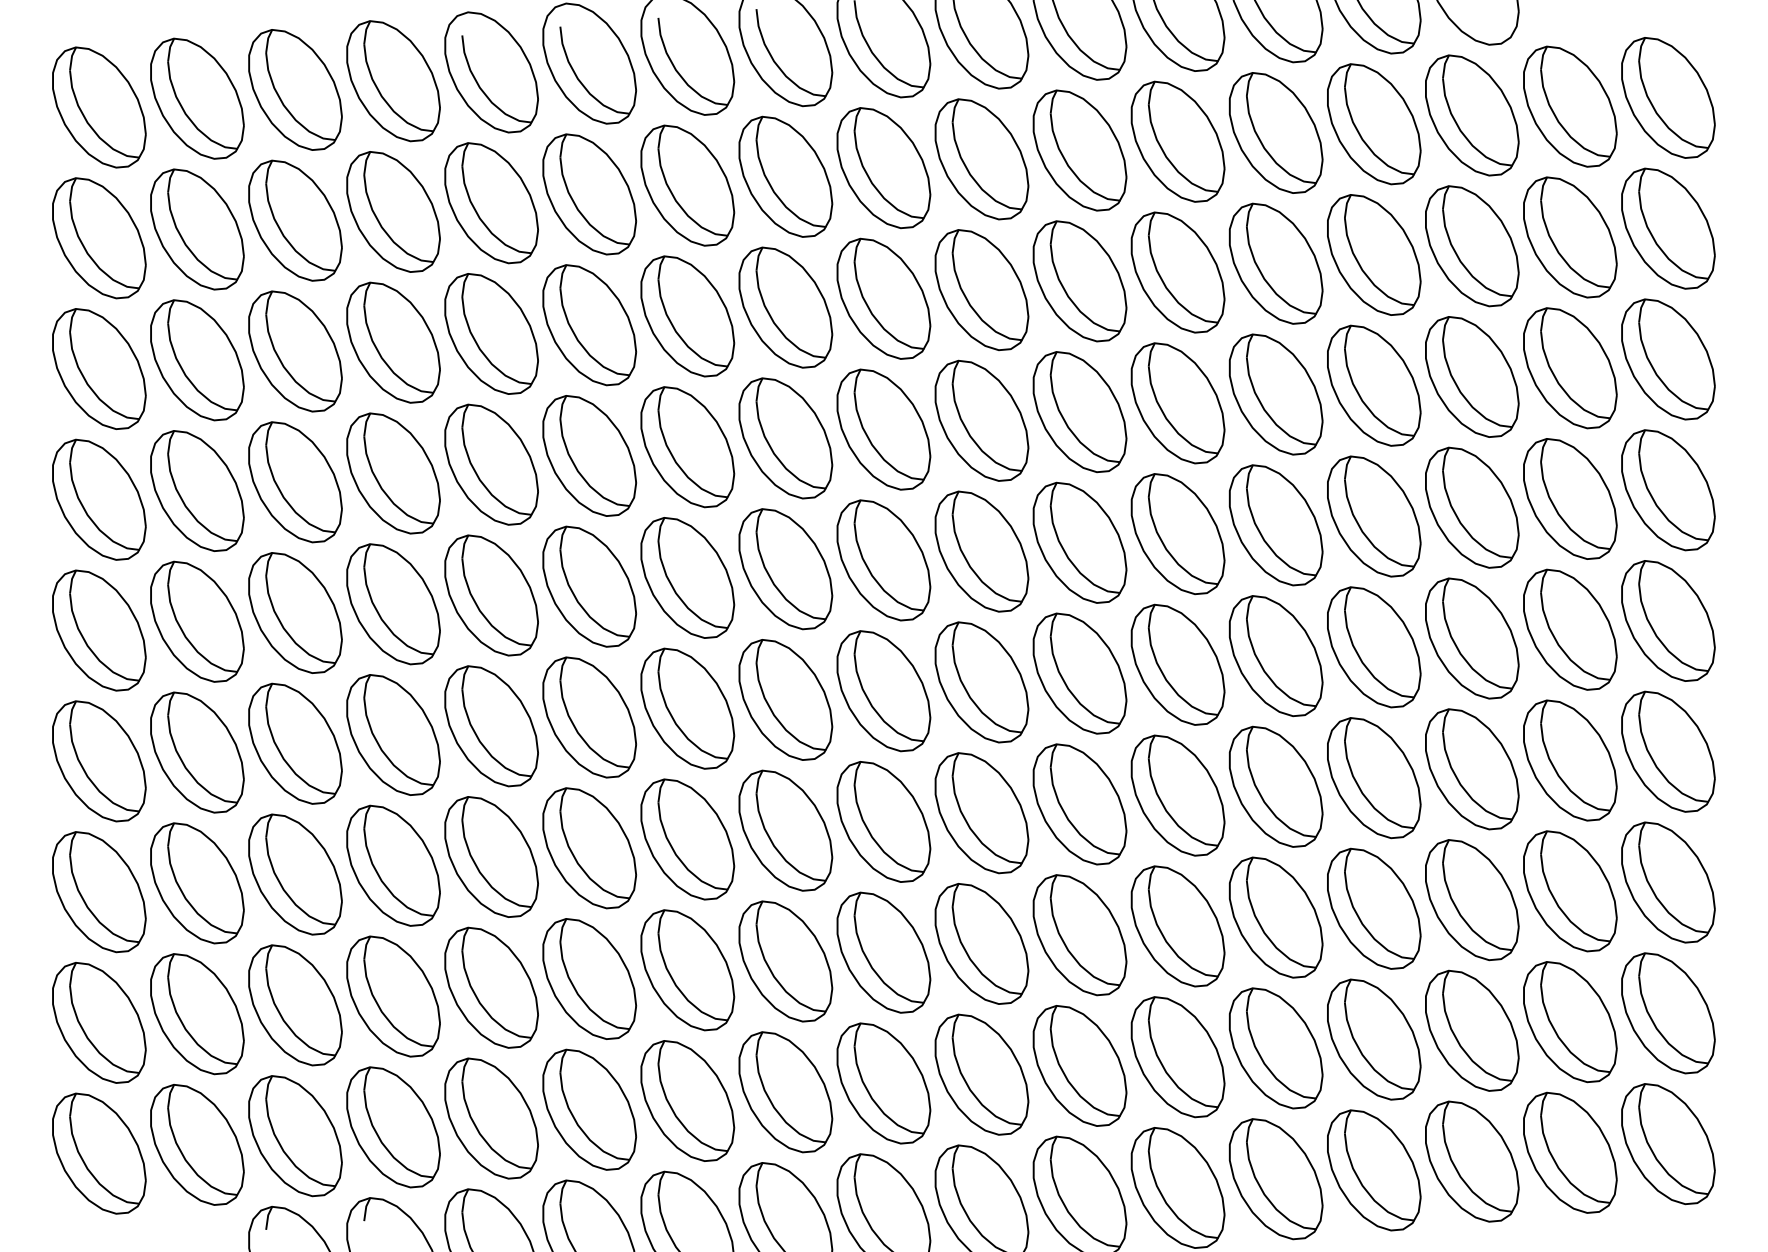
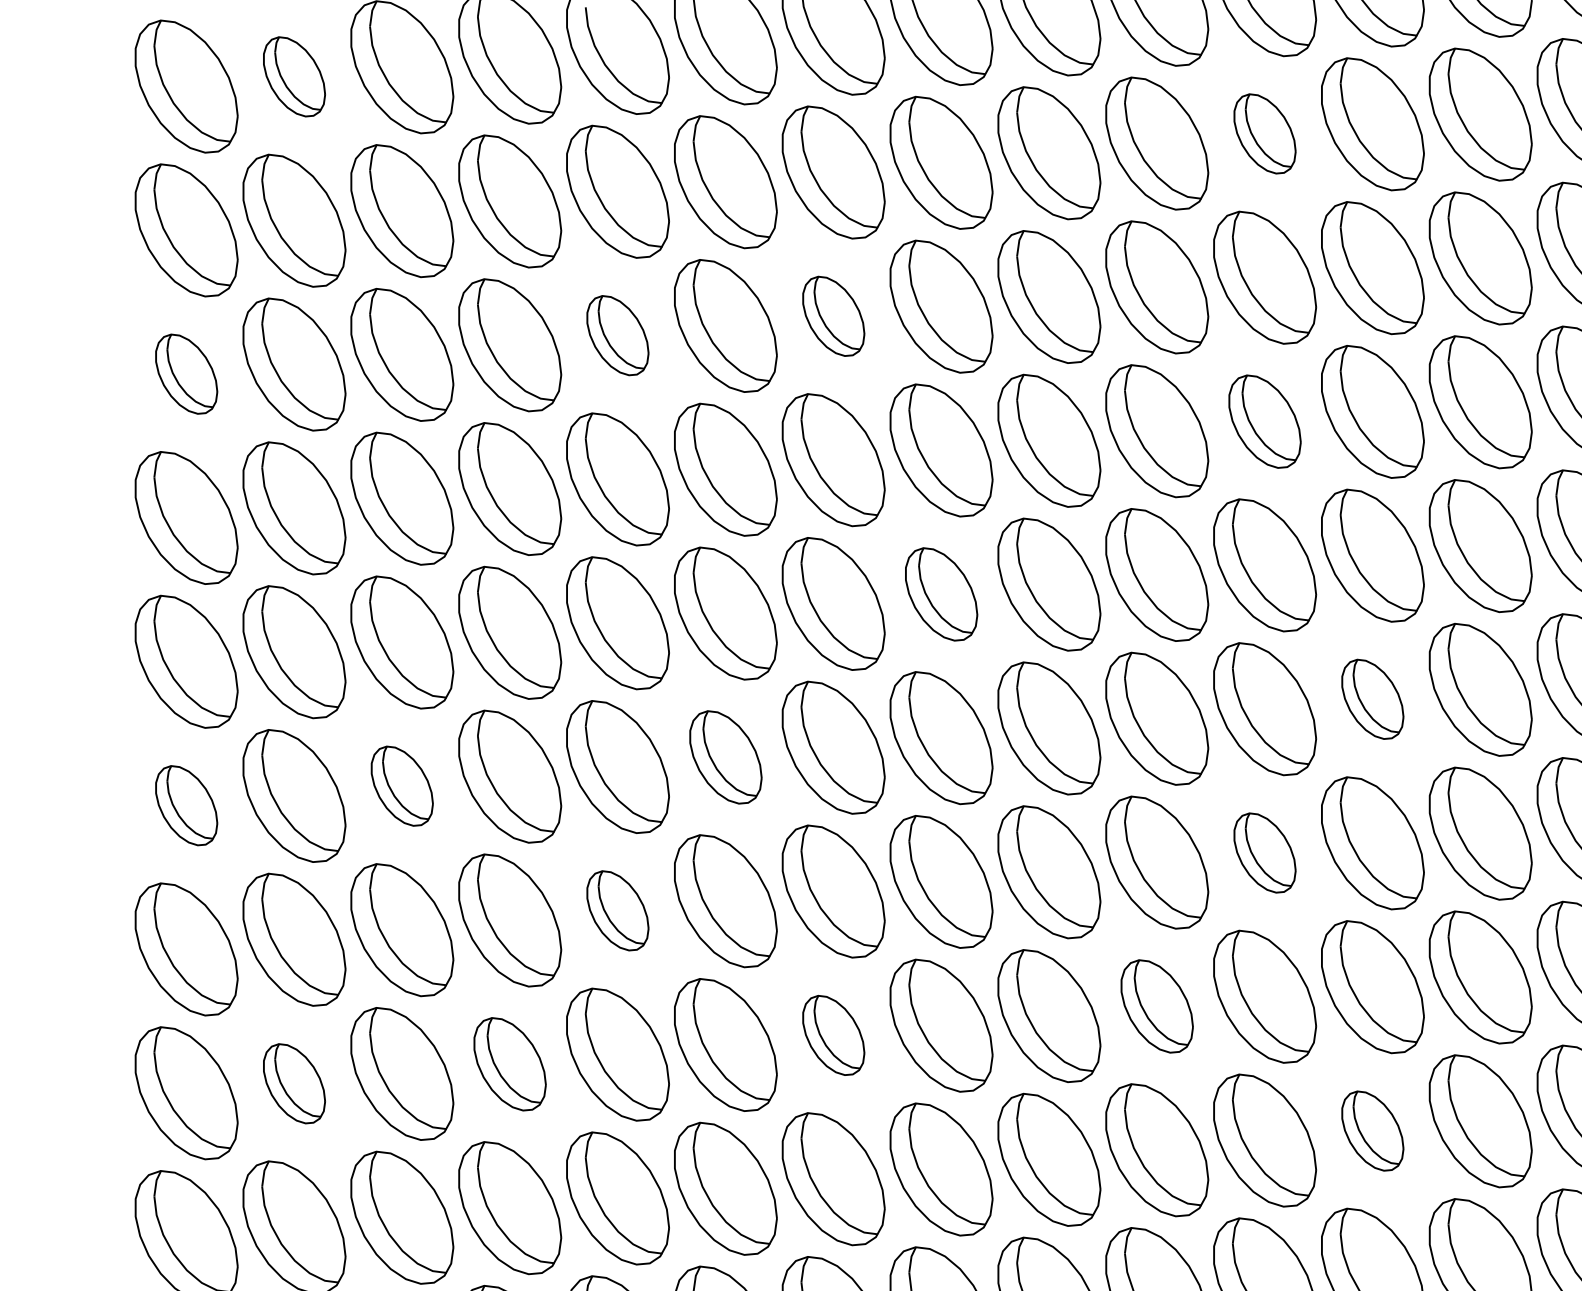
part: (197, 98) -> (294, 76), size x0.6
part: (1079, 150) -> (1264, 133), size x0.6
part: (687, 316) -> (833, 316), size x0.6
part: (491, 333) -> (617, 335), size x0.6
part: (99, 368) -> (186, 373), size x0.6
part: (1079, 412) -> (1264, 421), size x0.7
part: (785, 569) -> (941, 594), size x0.7
part: (1177, 664) -> (1372, 699), size x0.6
part: (589, 717) -> (725, 757), size x0.7
part: (295, 743) -> (402, 785), size x0.6
part: (99, 761) -> (186, 805), size x0.6
part: (1079, 804) -> (1264, 853), size x0.6
part: (491, 856) -> (617, 910), size x0.6
part: (981, 943) -> (1156, 1005), size x0.7
part: (687, 970) -> (833, 1035), size x0.6
part: (393, 996) -> (510, 1064), size x0.7
part: (197, 1014) -> (294, 1084), size x0.6
part: (1177, 1057) -> (1372, 1131), size x0.6

